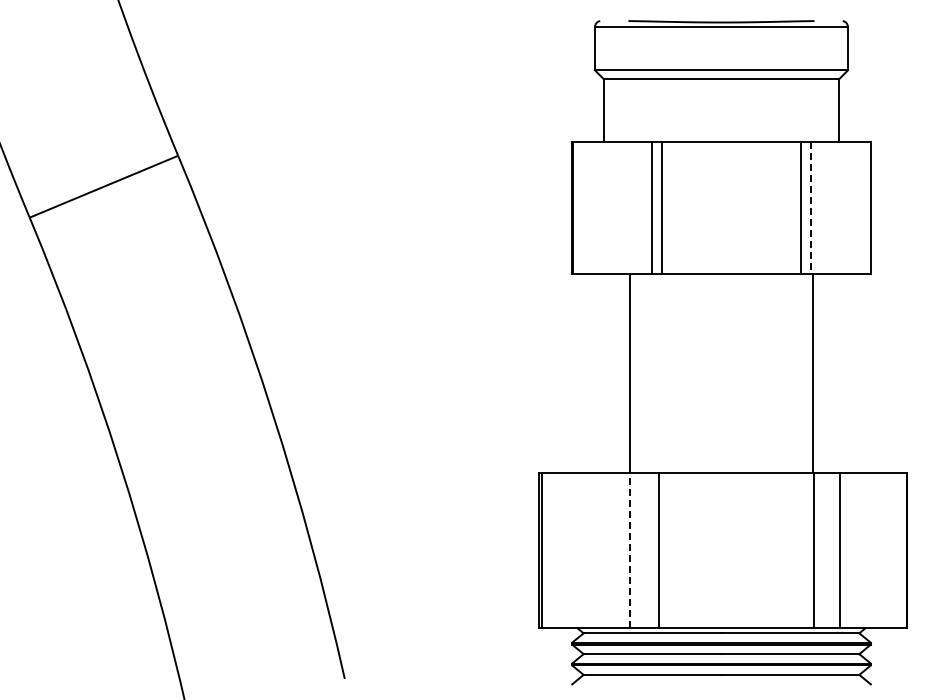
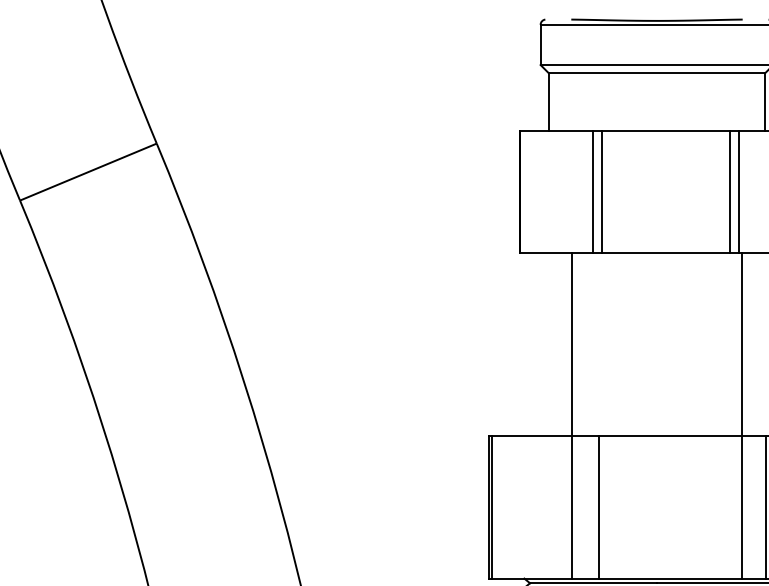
line: (810, 208) -> (738, 192), dashed -> solid
line: (629, 550) -> (572, 507), dashed -> solid

